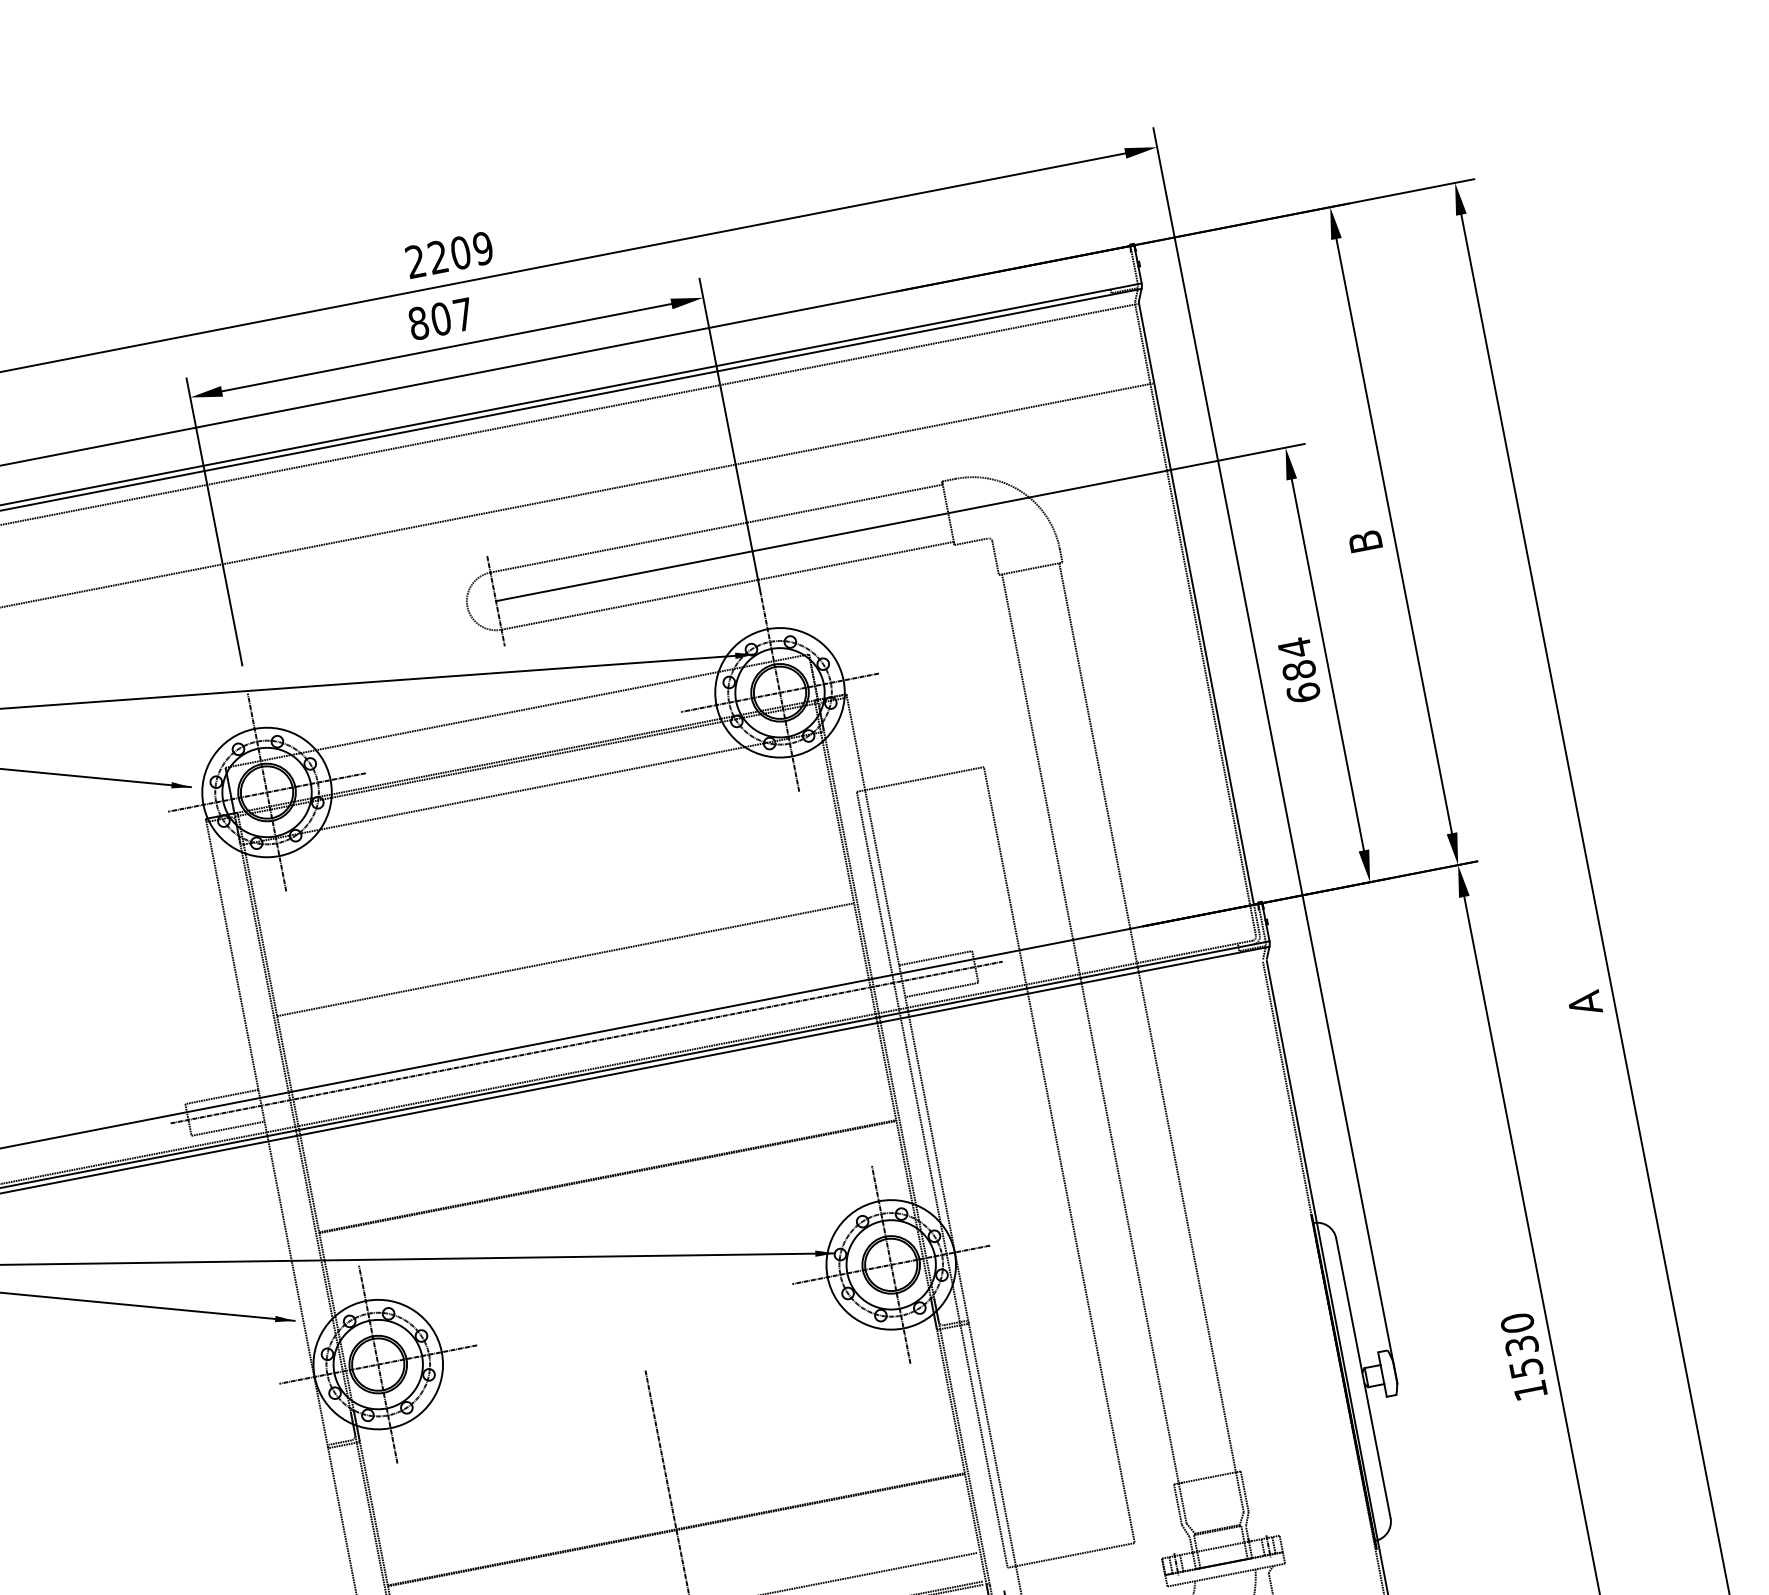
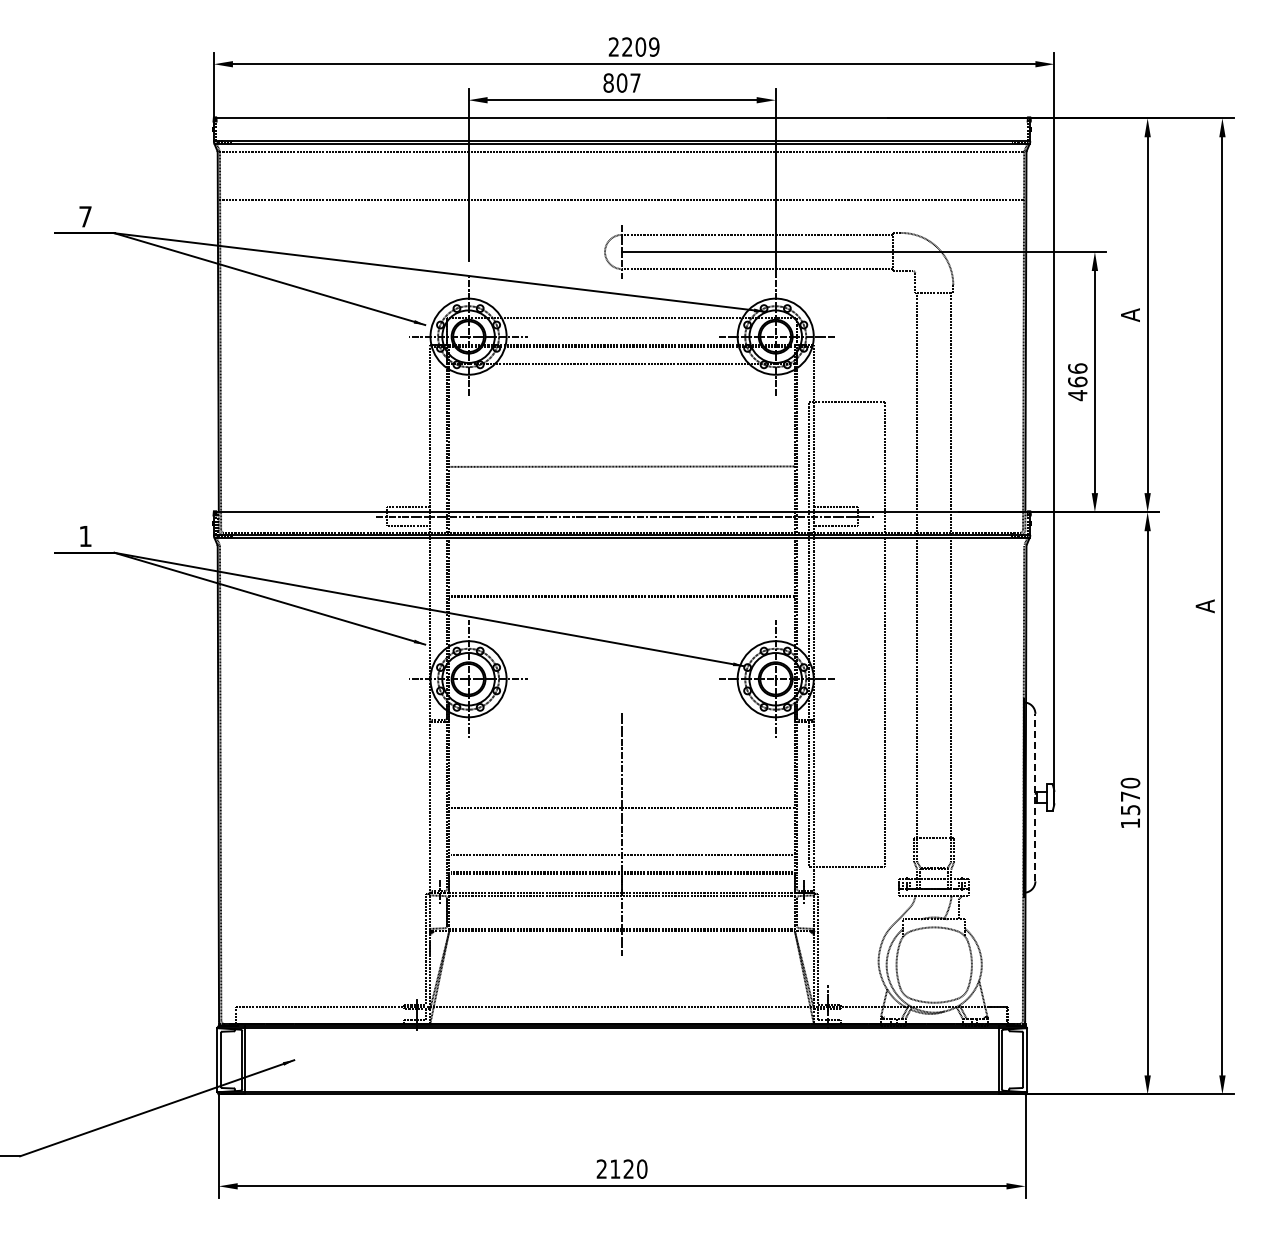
text: (1365, 542) -> (1130, 315), B -> A
text: (1298, 671) -> (1077, 382), 684 -> 466
text: (1521, 1345) -> (1130, 796), 1530 -> 1570
line: (1363, 1378) -> (1035, 797), solid -> dashed

